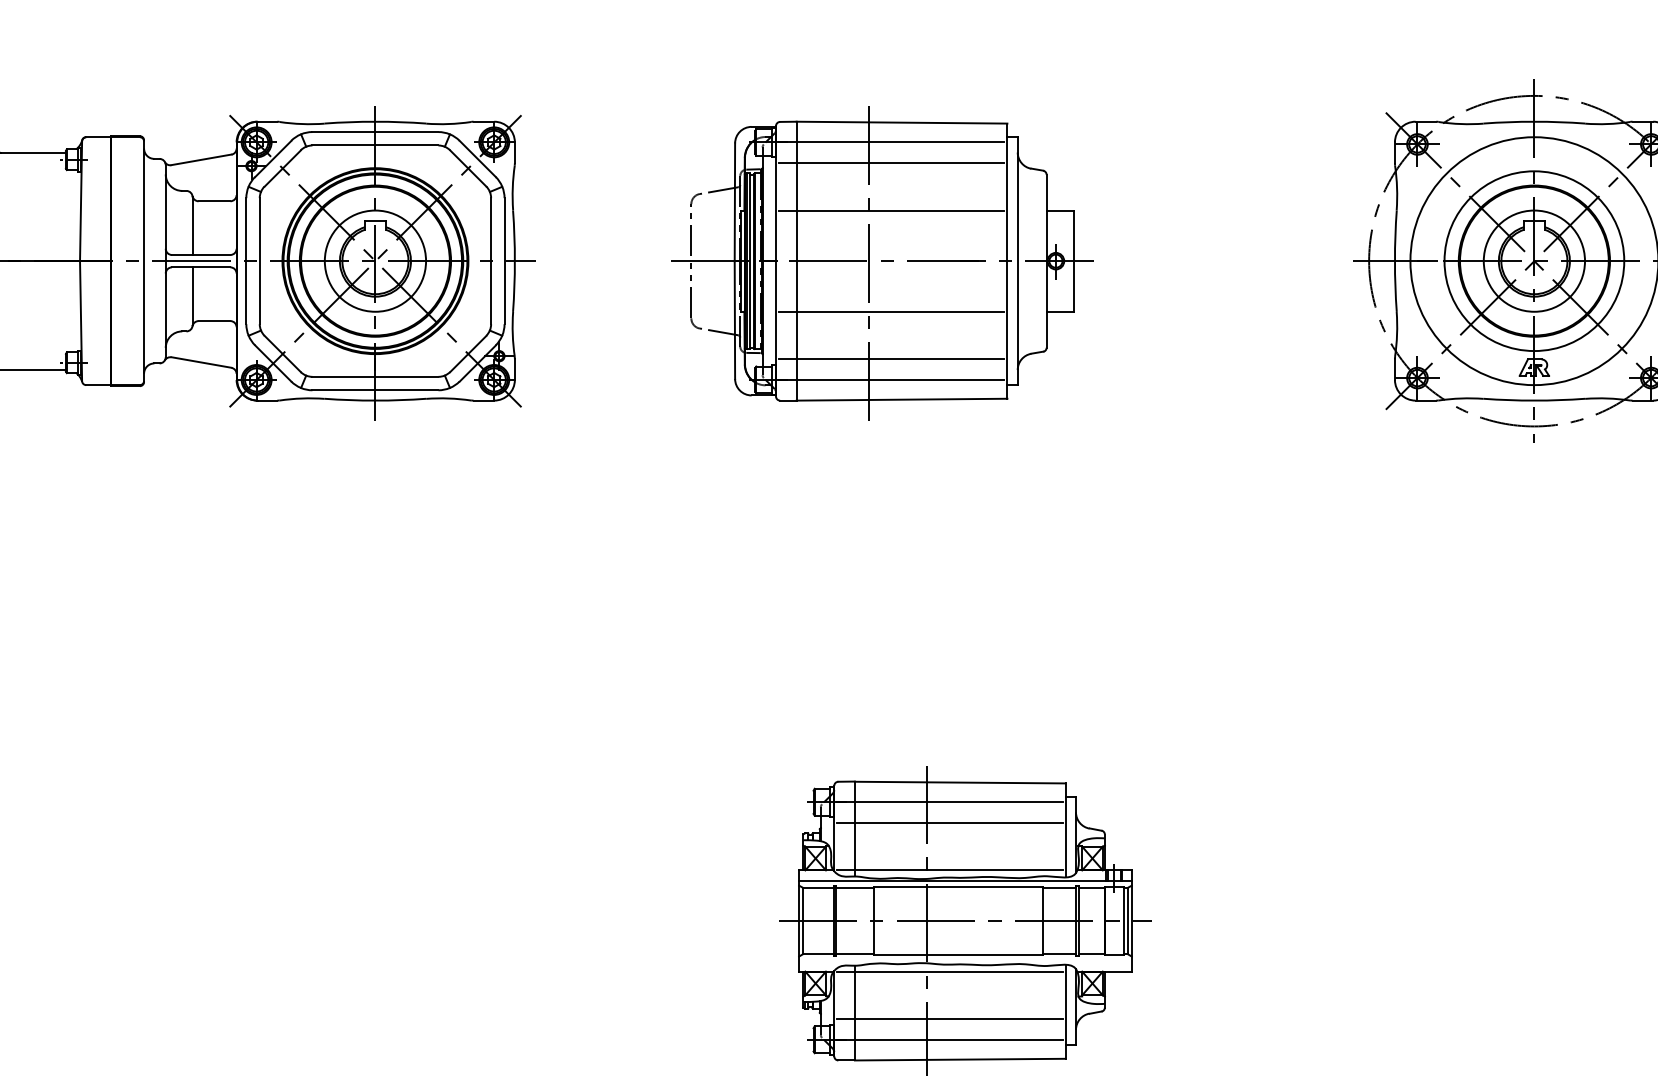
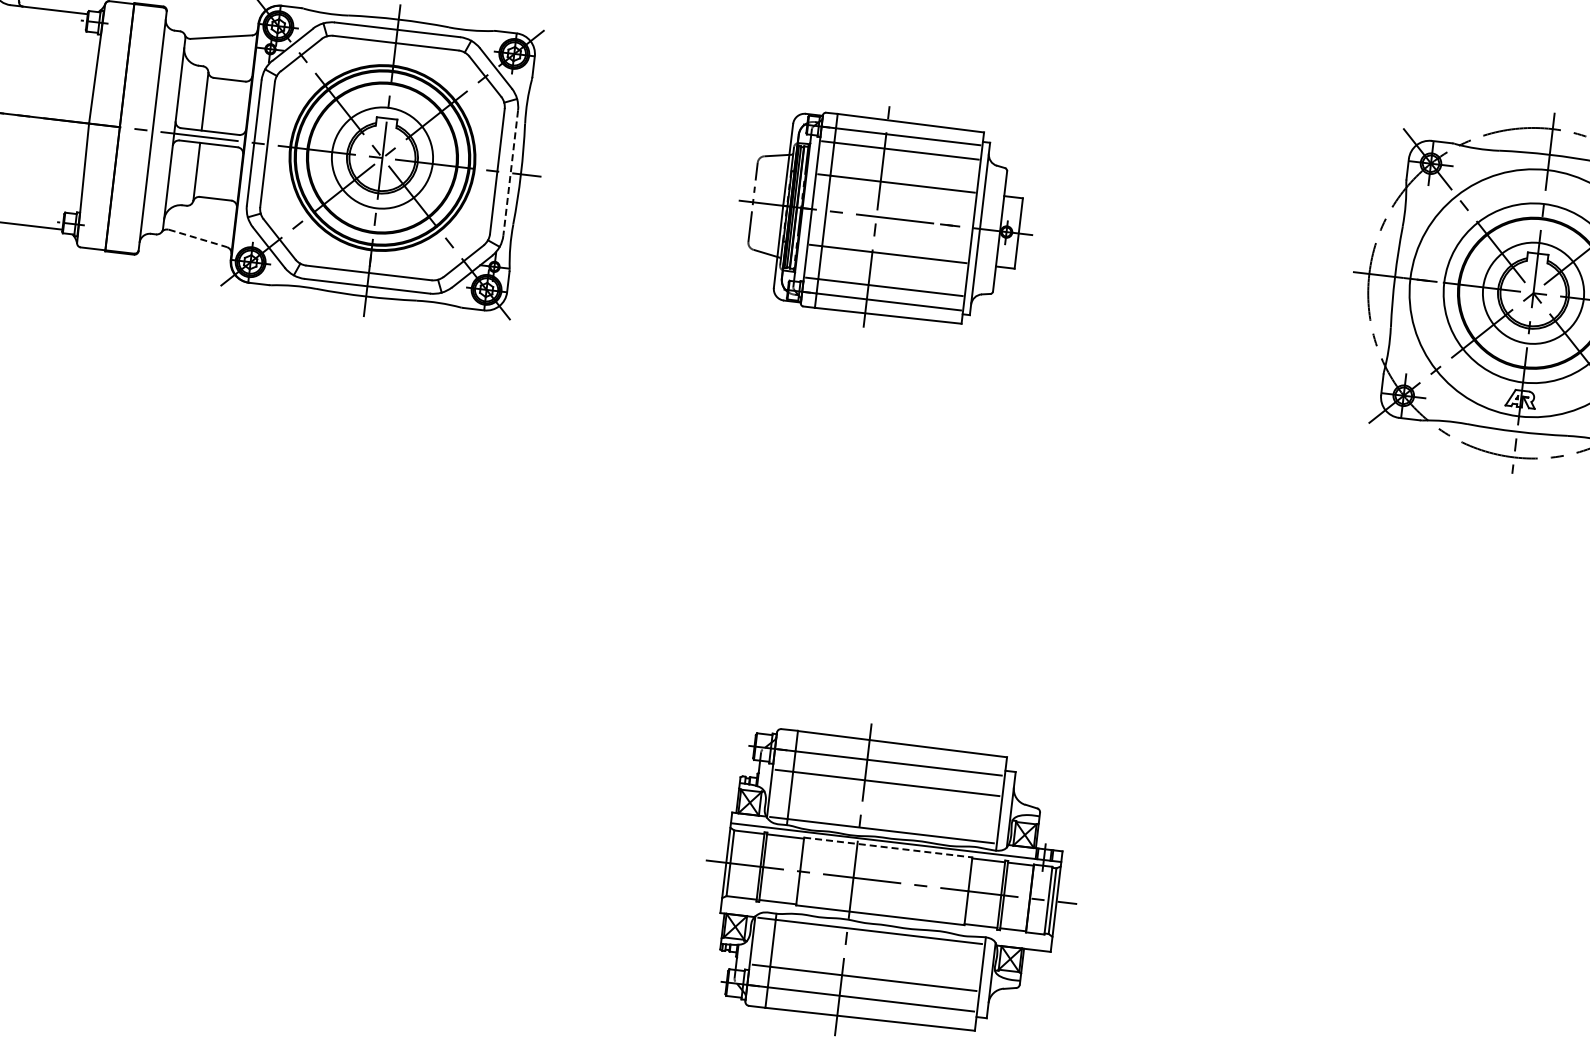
line: (504, 261) -> (510, 173), solid -> dashed
part: (882, 263) -> (885, 219), size x0.7
line: (202, 362) -> (198, 238), solid -> dashed
line: (958, 886) -> (888, 847), solid -> dashed

